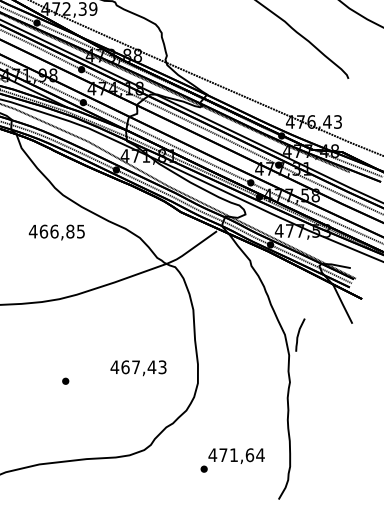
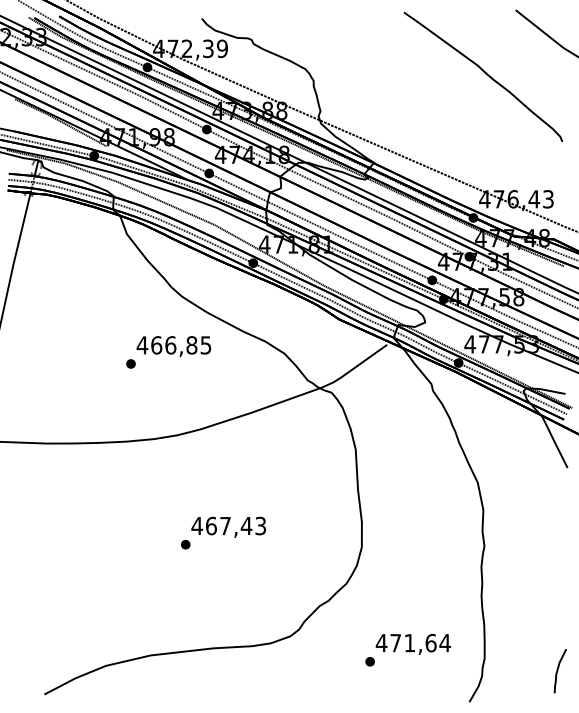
part: (24, 245) -> (130, 363), added
curve: (299, 335) -> (558, 671), moved
text: (138, 367) -> (228, 526), moved

